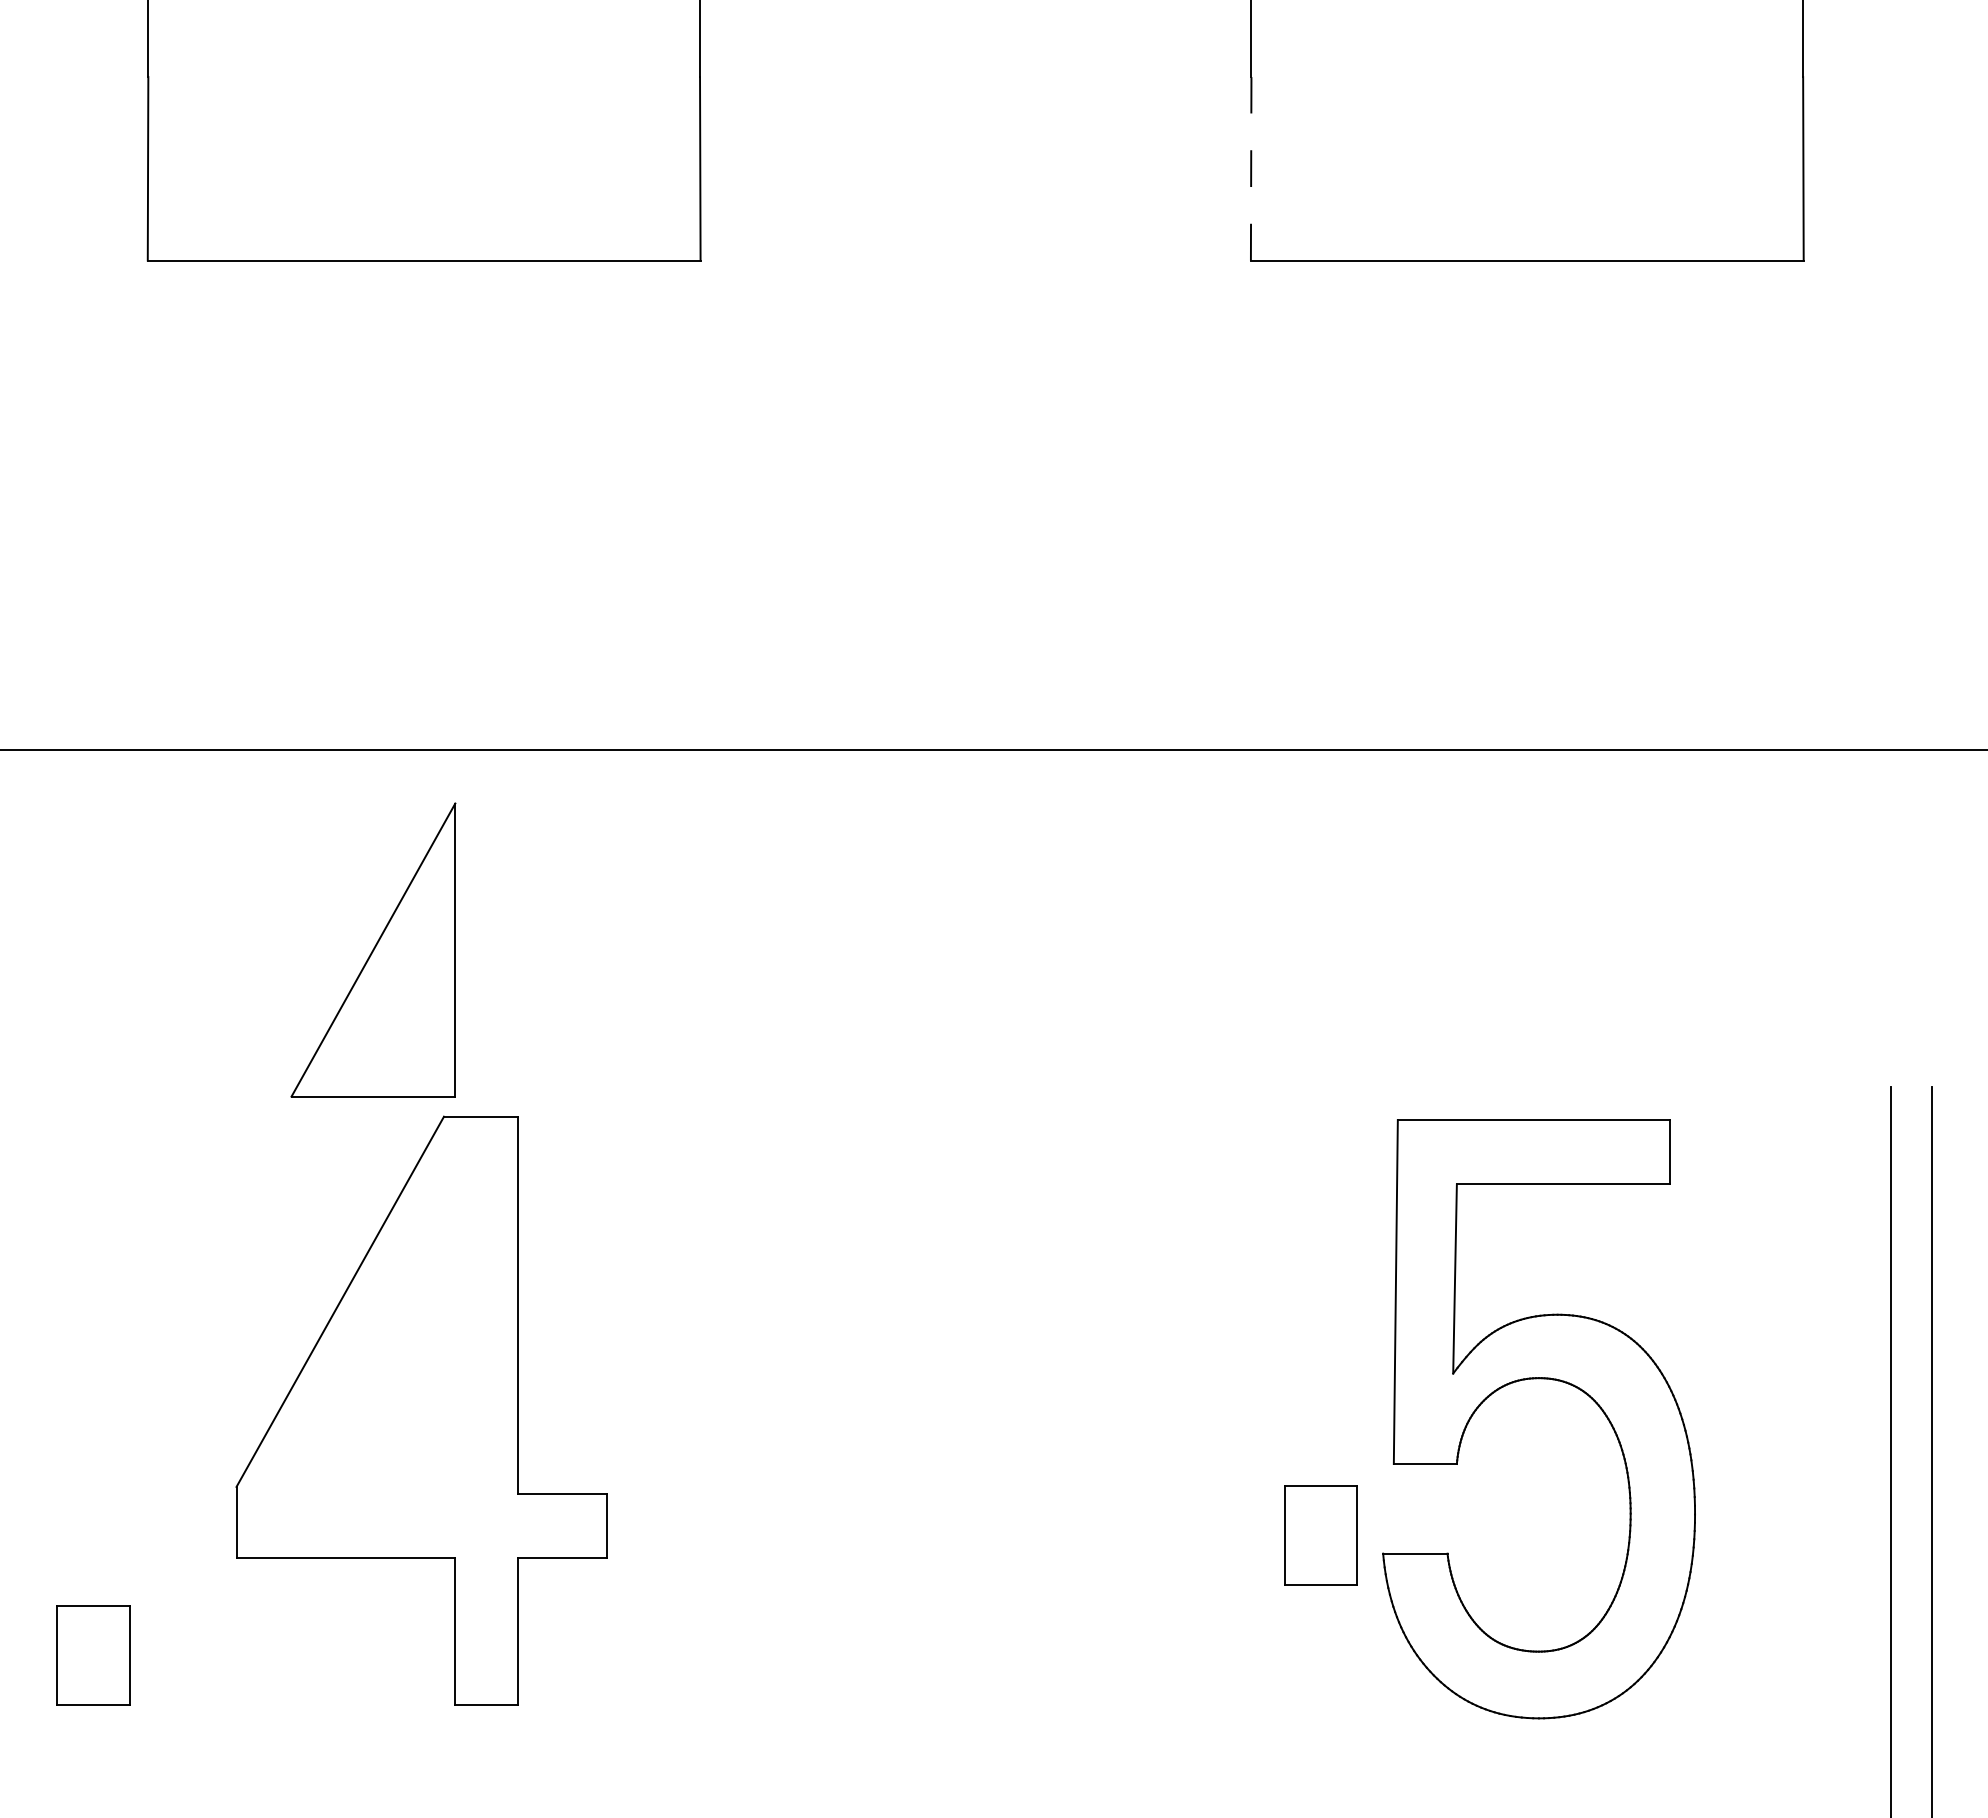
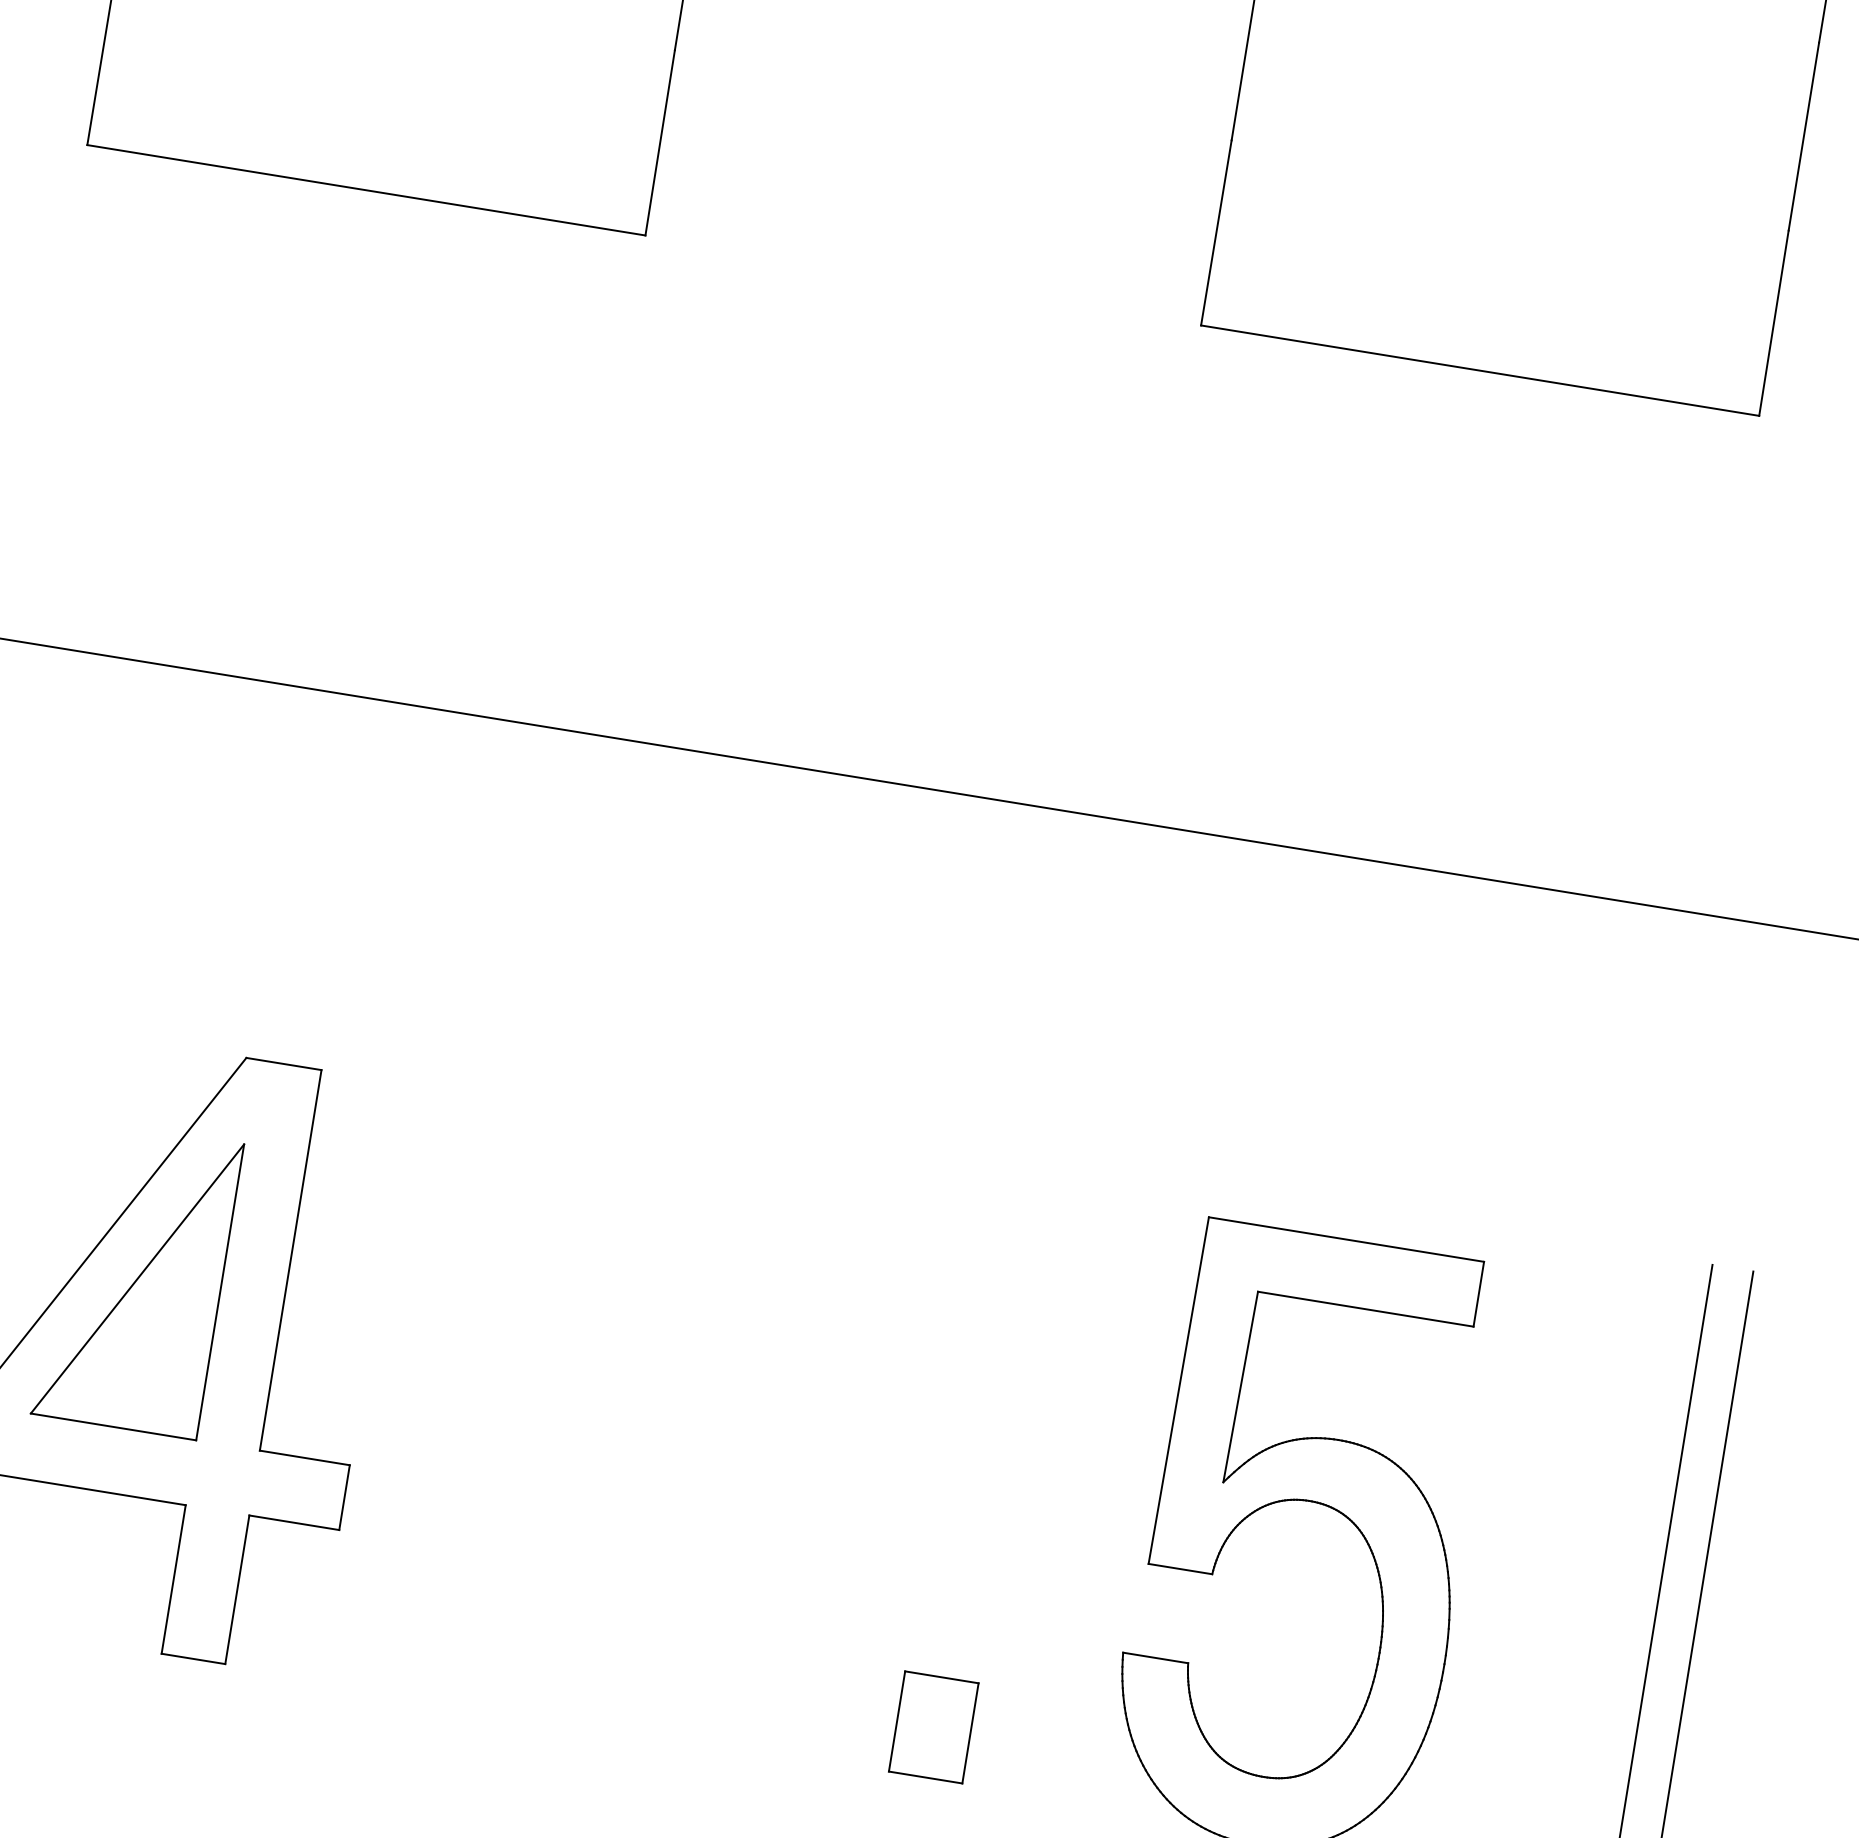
line: (1251, 168) -> (1216, 232), dashed -> solid
part: (373, 949) -> (137, 1278), moved
part: (1320, 1535) -> (933, 1727), moved

